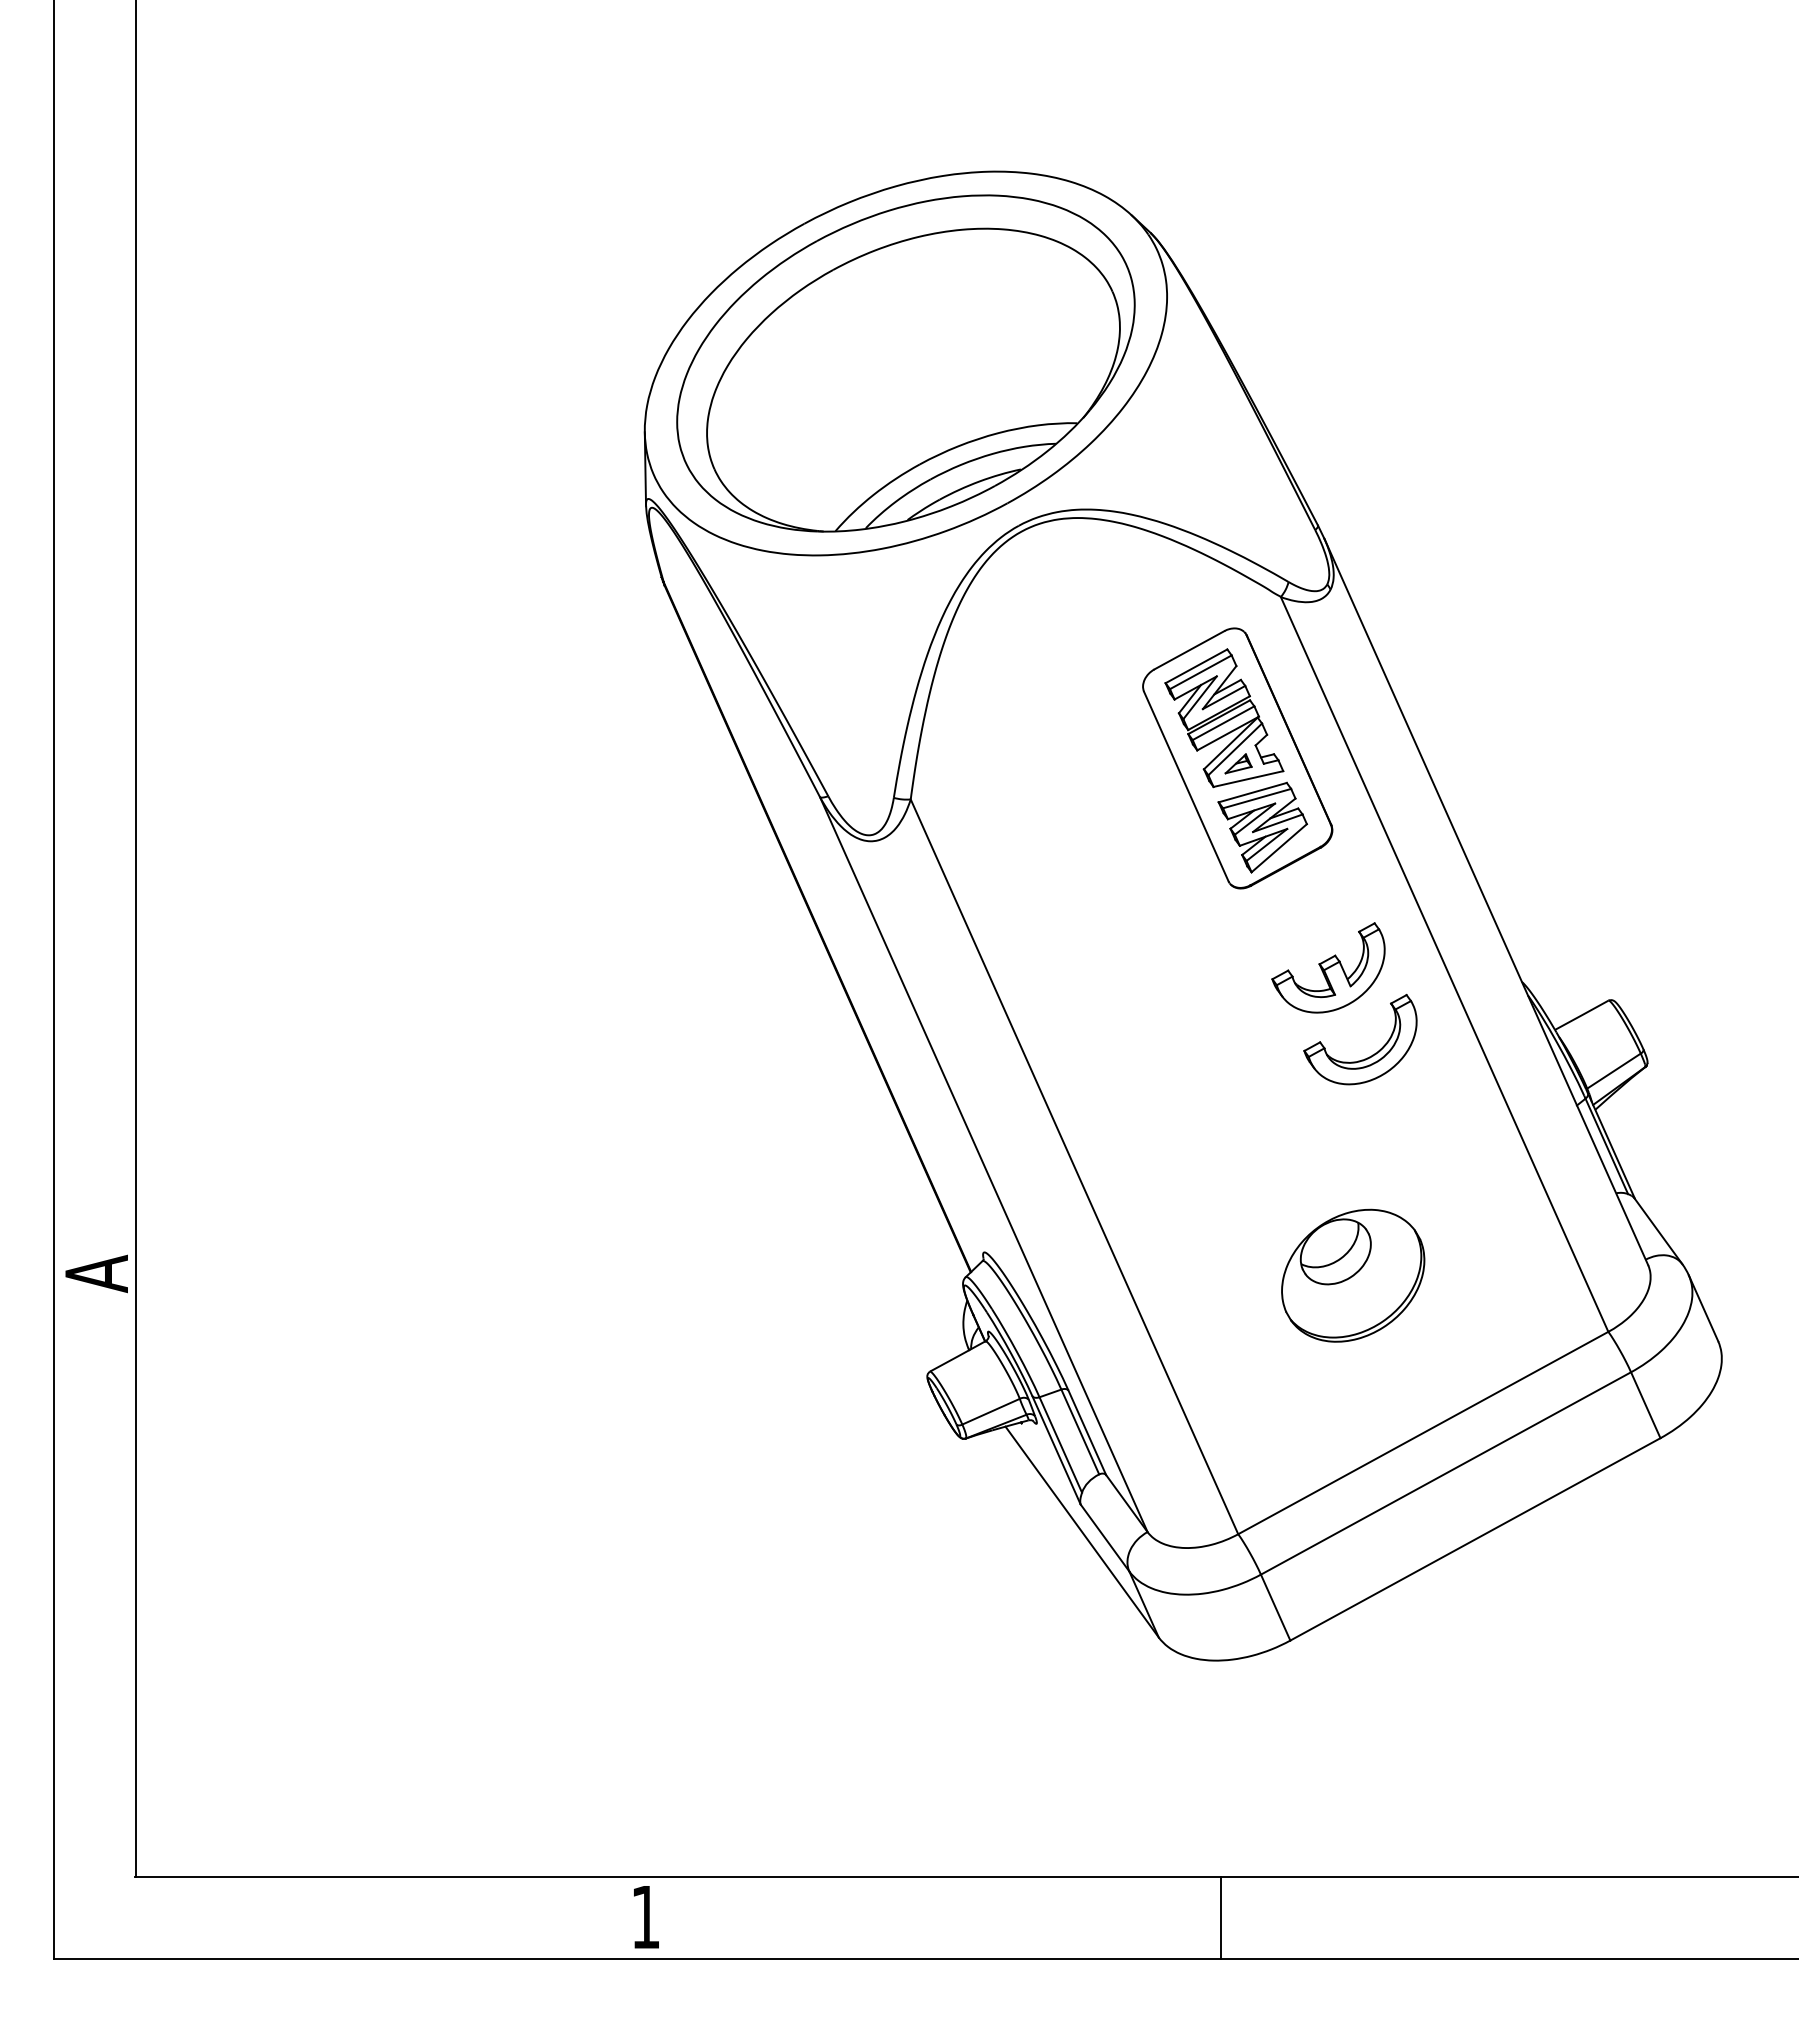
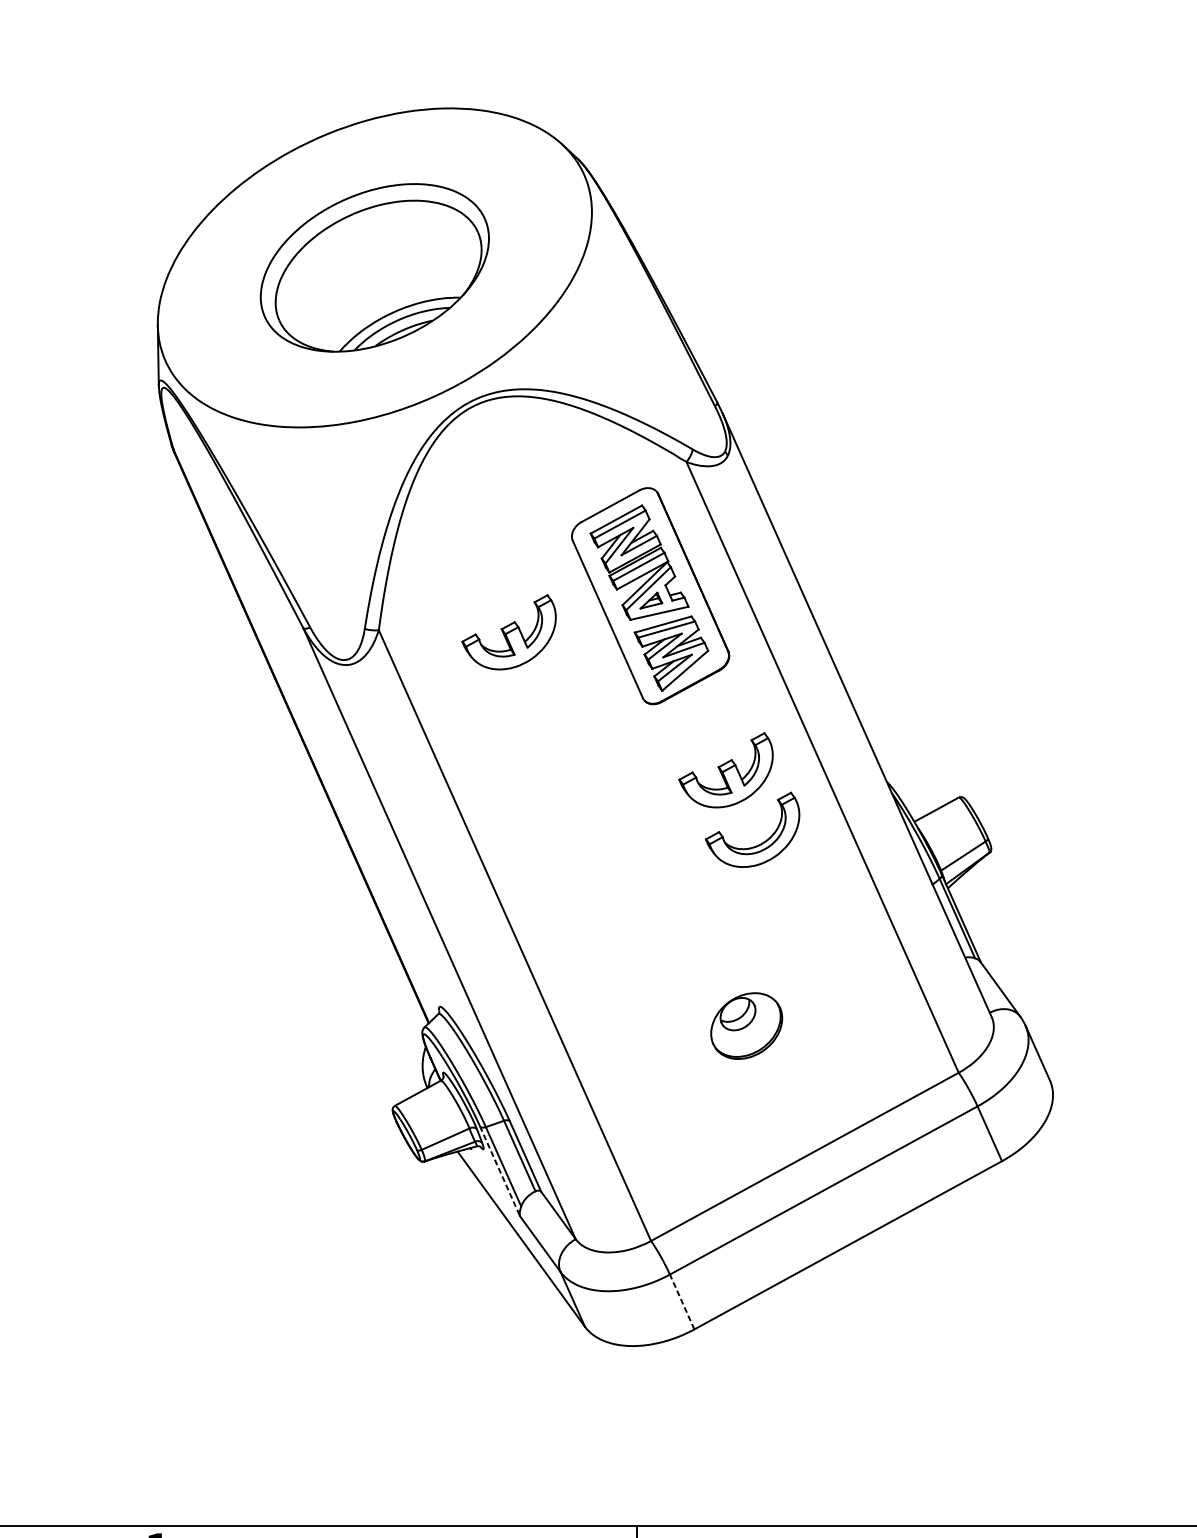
part: (905, 363) -> (374, 267), size x0.6
part: (1067, 801) -> (509, 631), added
part: (1353, 1275) -> (746, 1025), size x0.6
line: (1056, 1450) -> (500, 1171), solid -> dashed
line: (1275, 1607) -> (682, 1301), solid -> dashed

